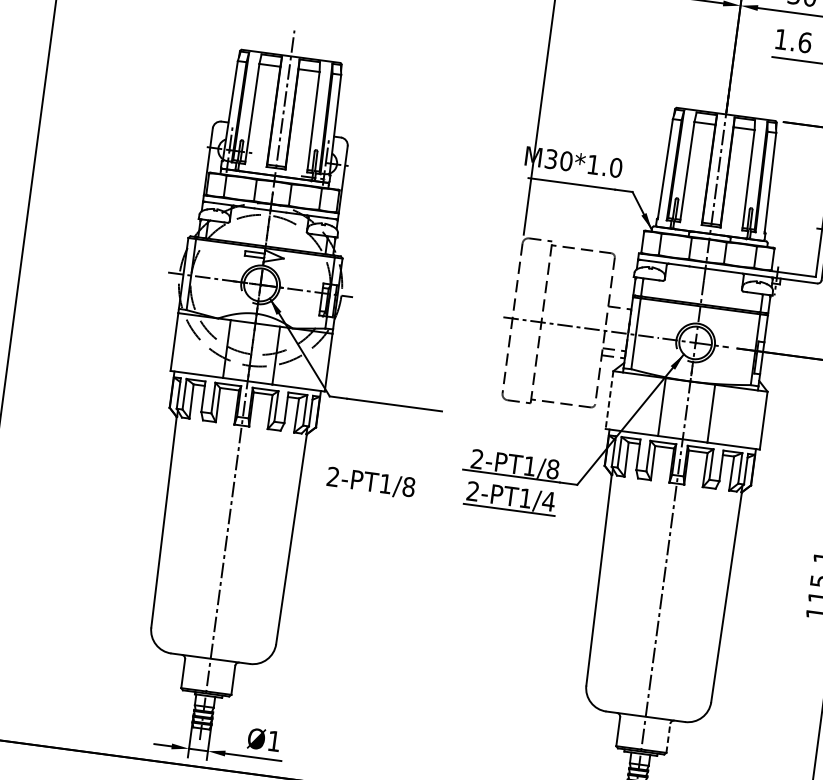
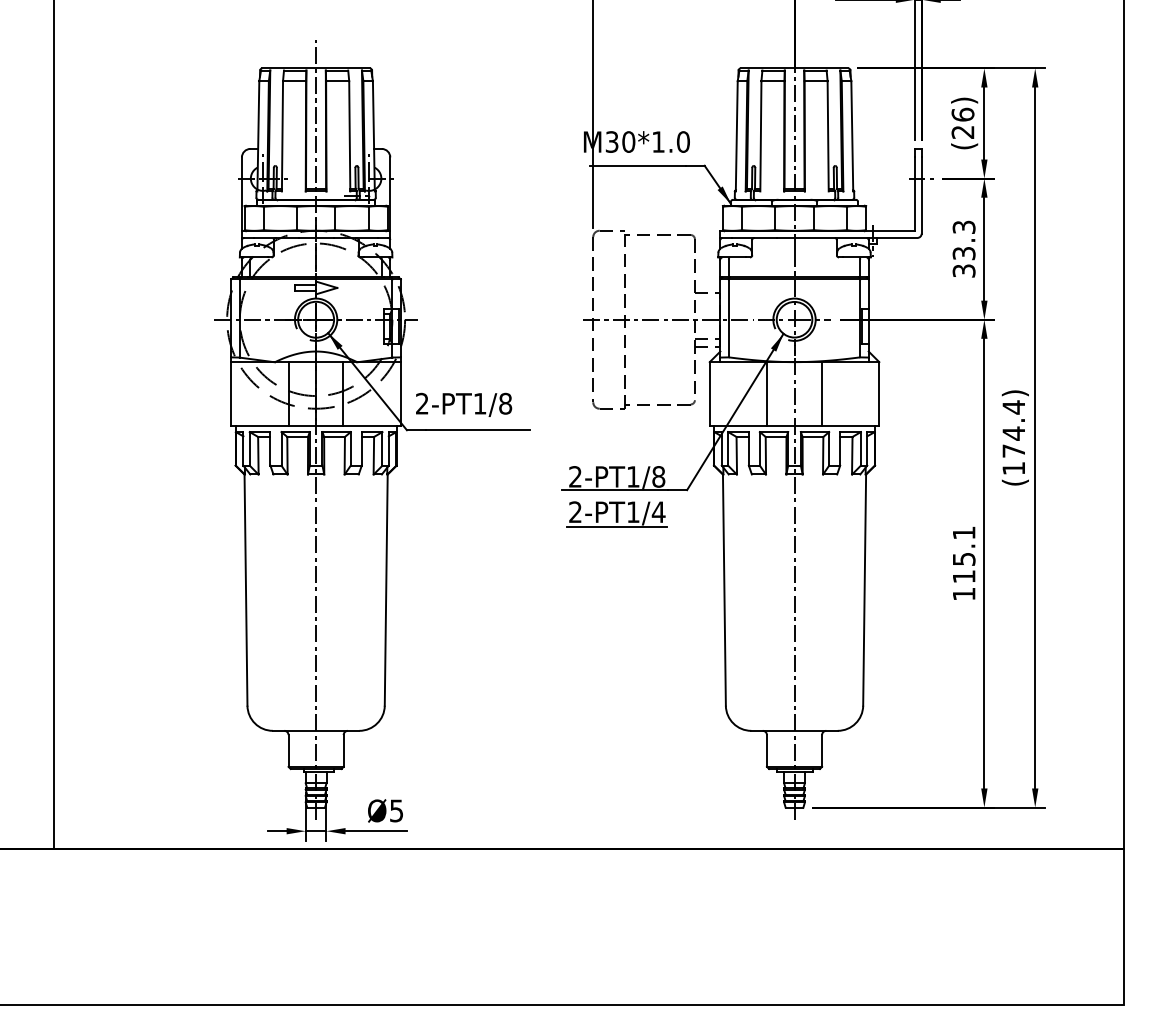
line: (609, 399) -> (709, 393), dashed -> solid
text: (371, 482) -> (464, 404), moved
line: (668, 738) -> (822, 750), dashed -> solid
text: (274, 740) -> (396, 810), Ø1 -> Ø5

